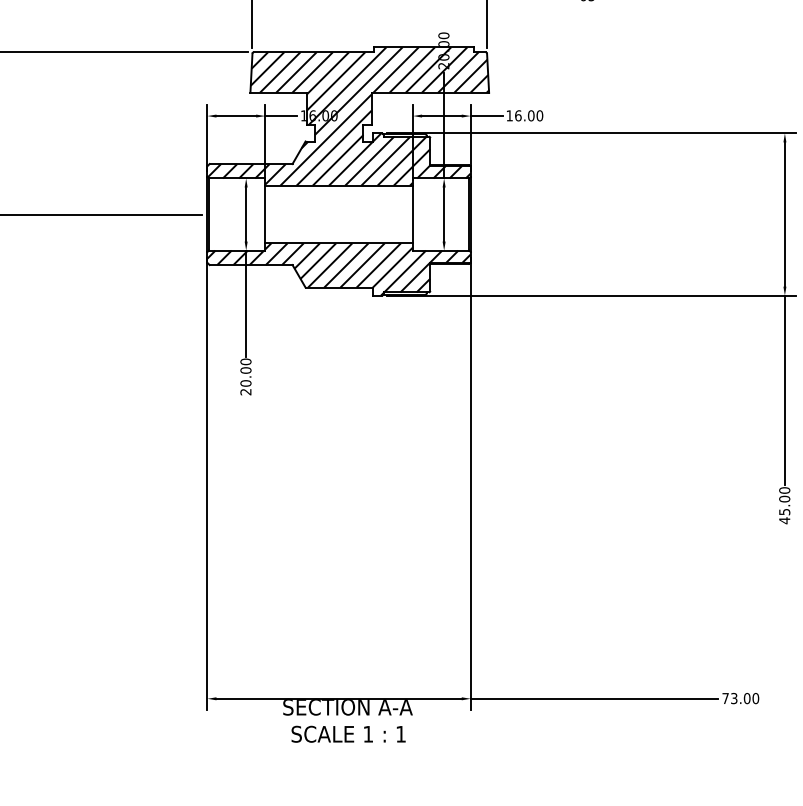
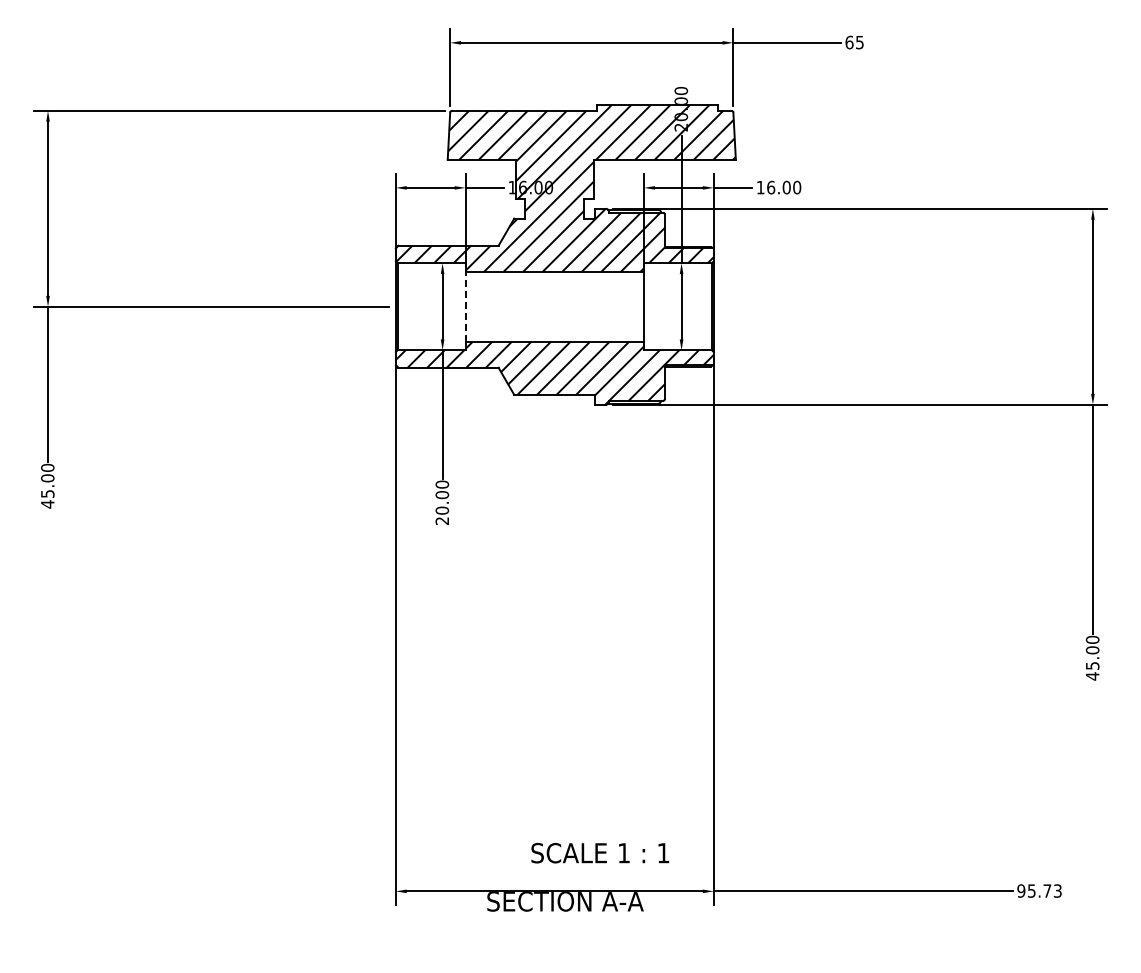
line: (265, 214) -> (465, 306), solid -> dashed
text: (740, 698) -> (1039, 890), 73.00 -> 95.73
text: (348, 734) -> (600, 853), moved

